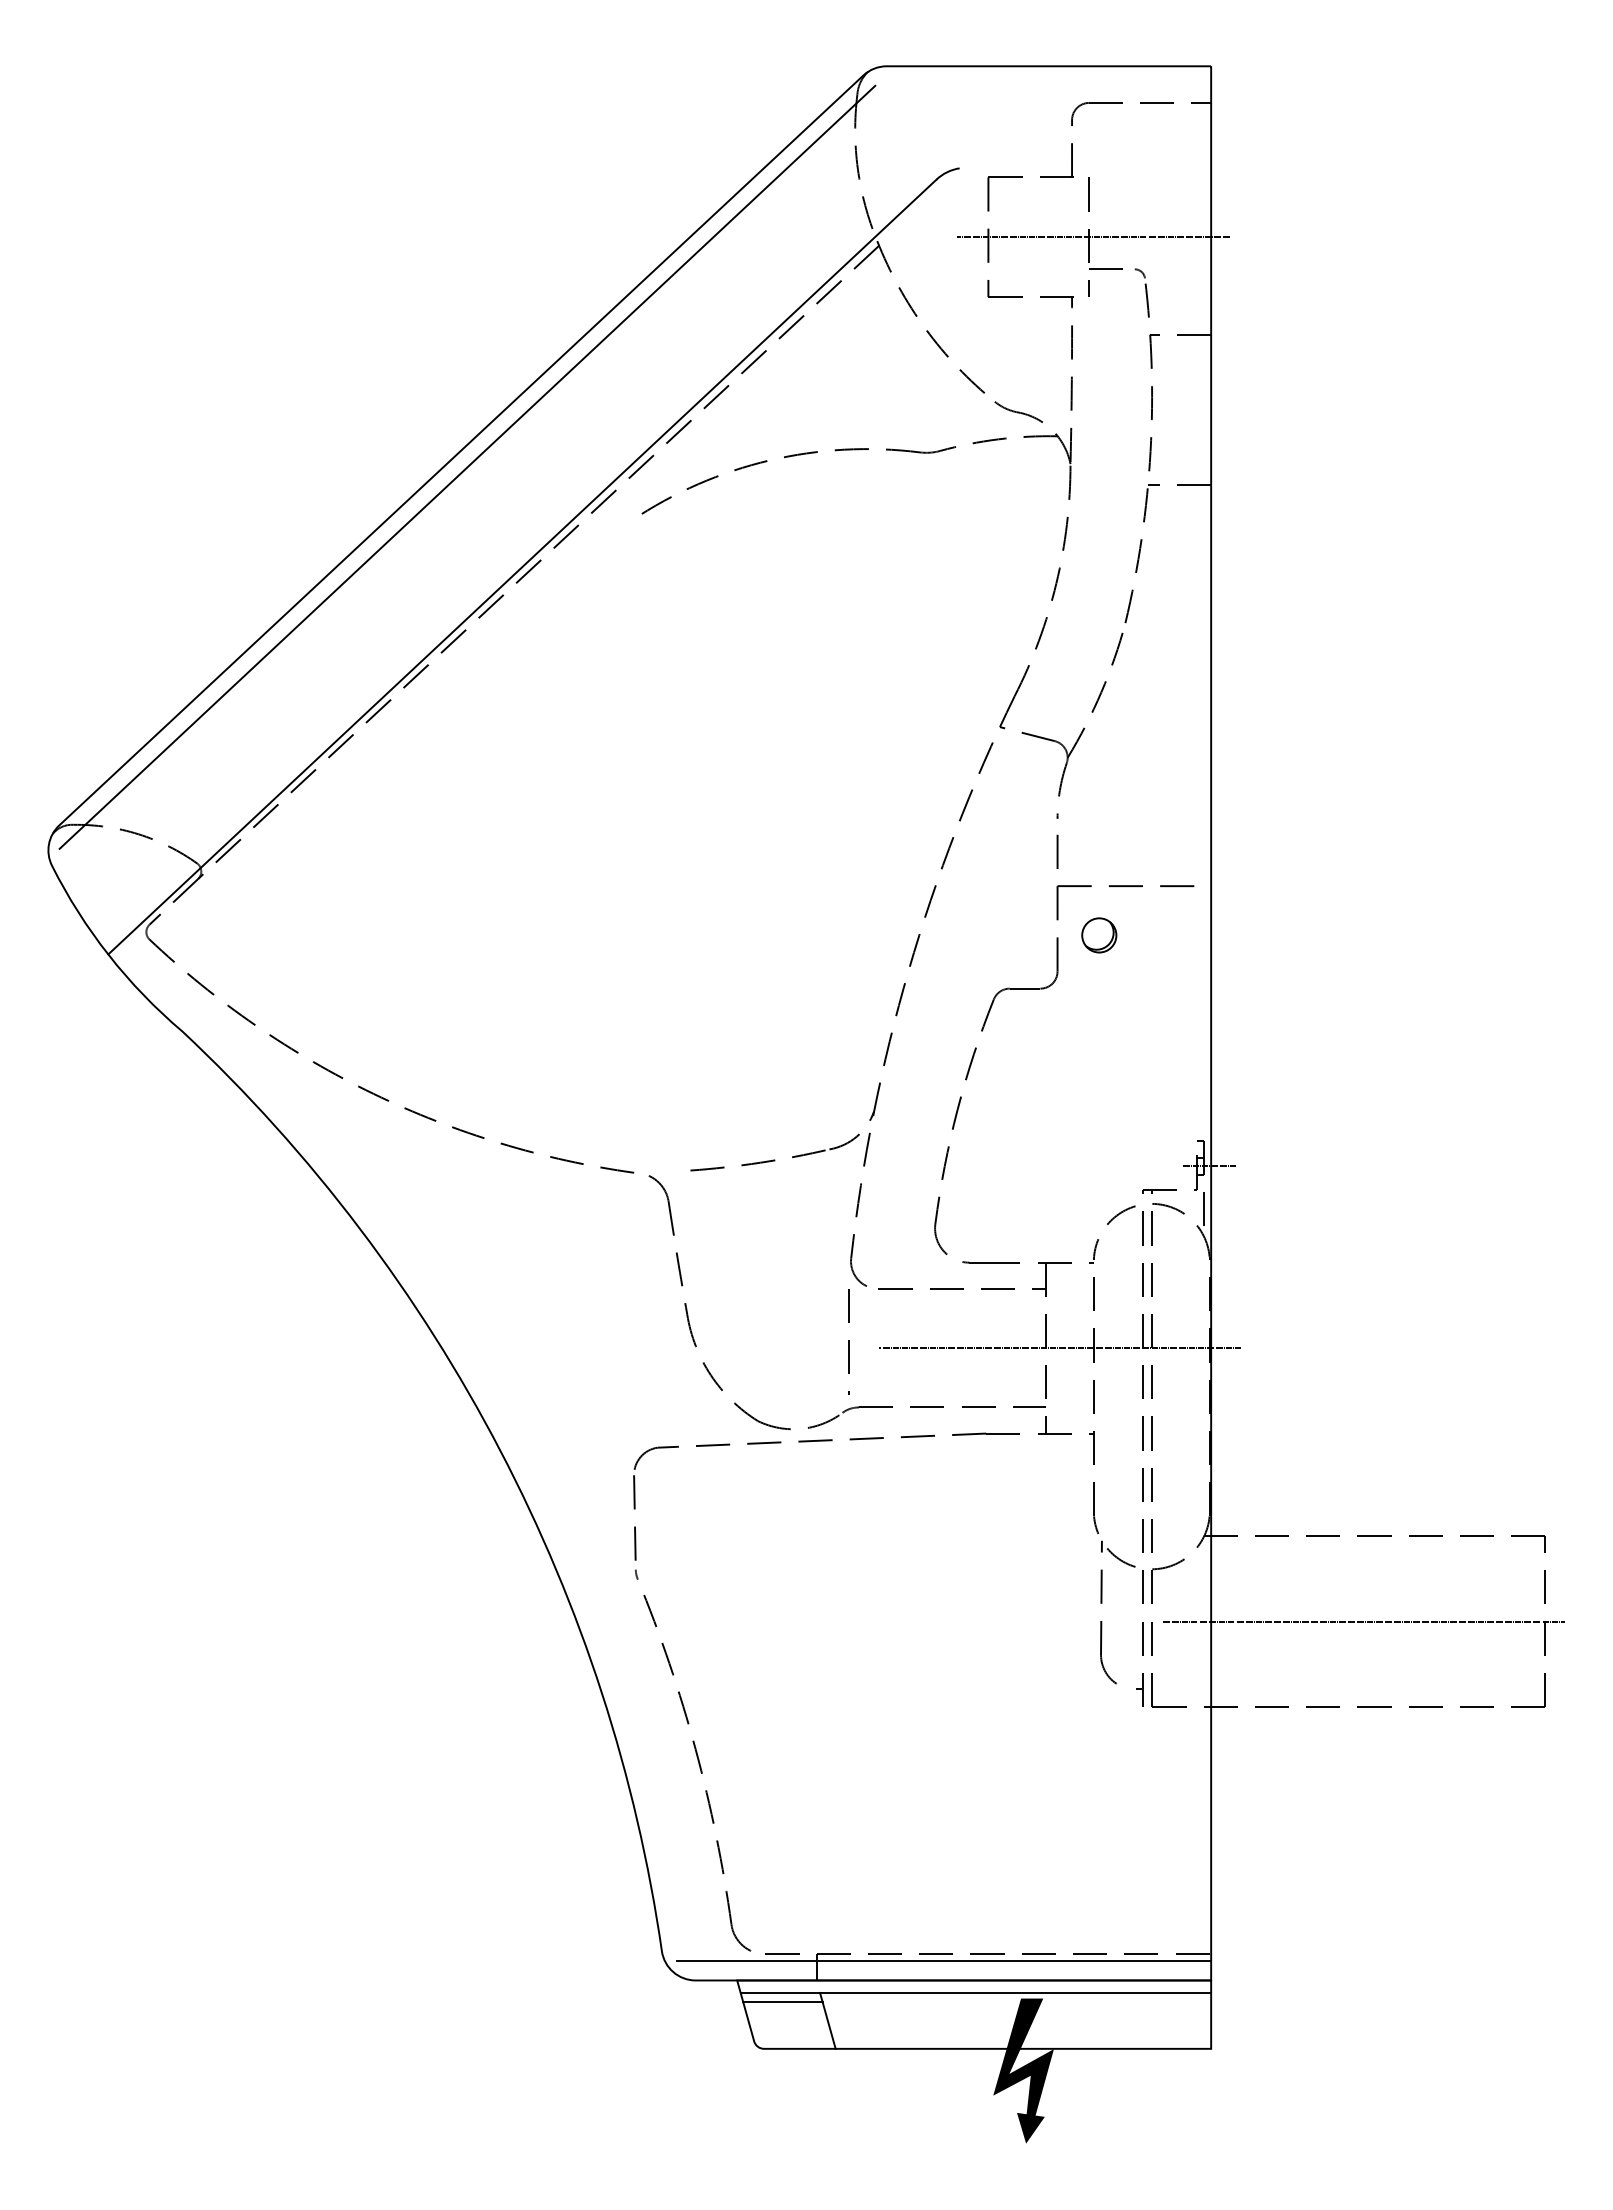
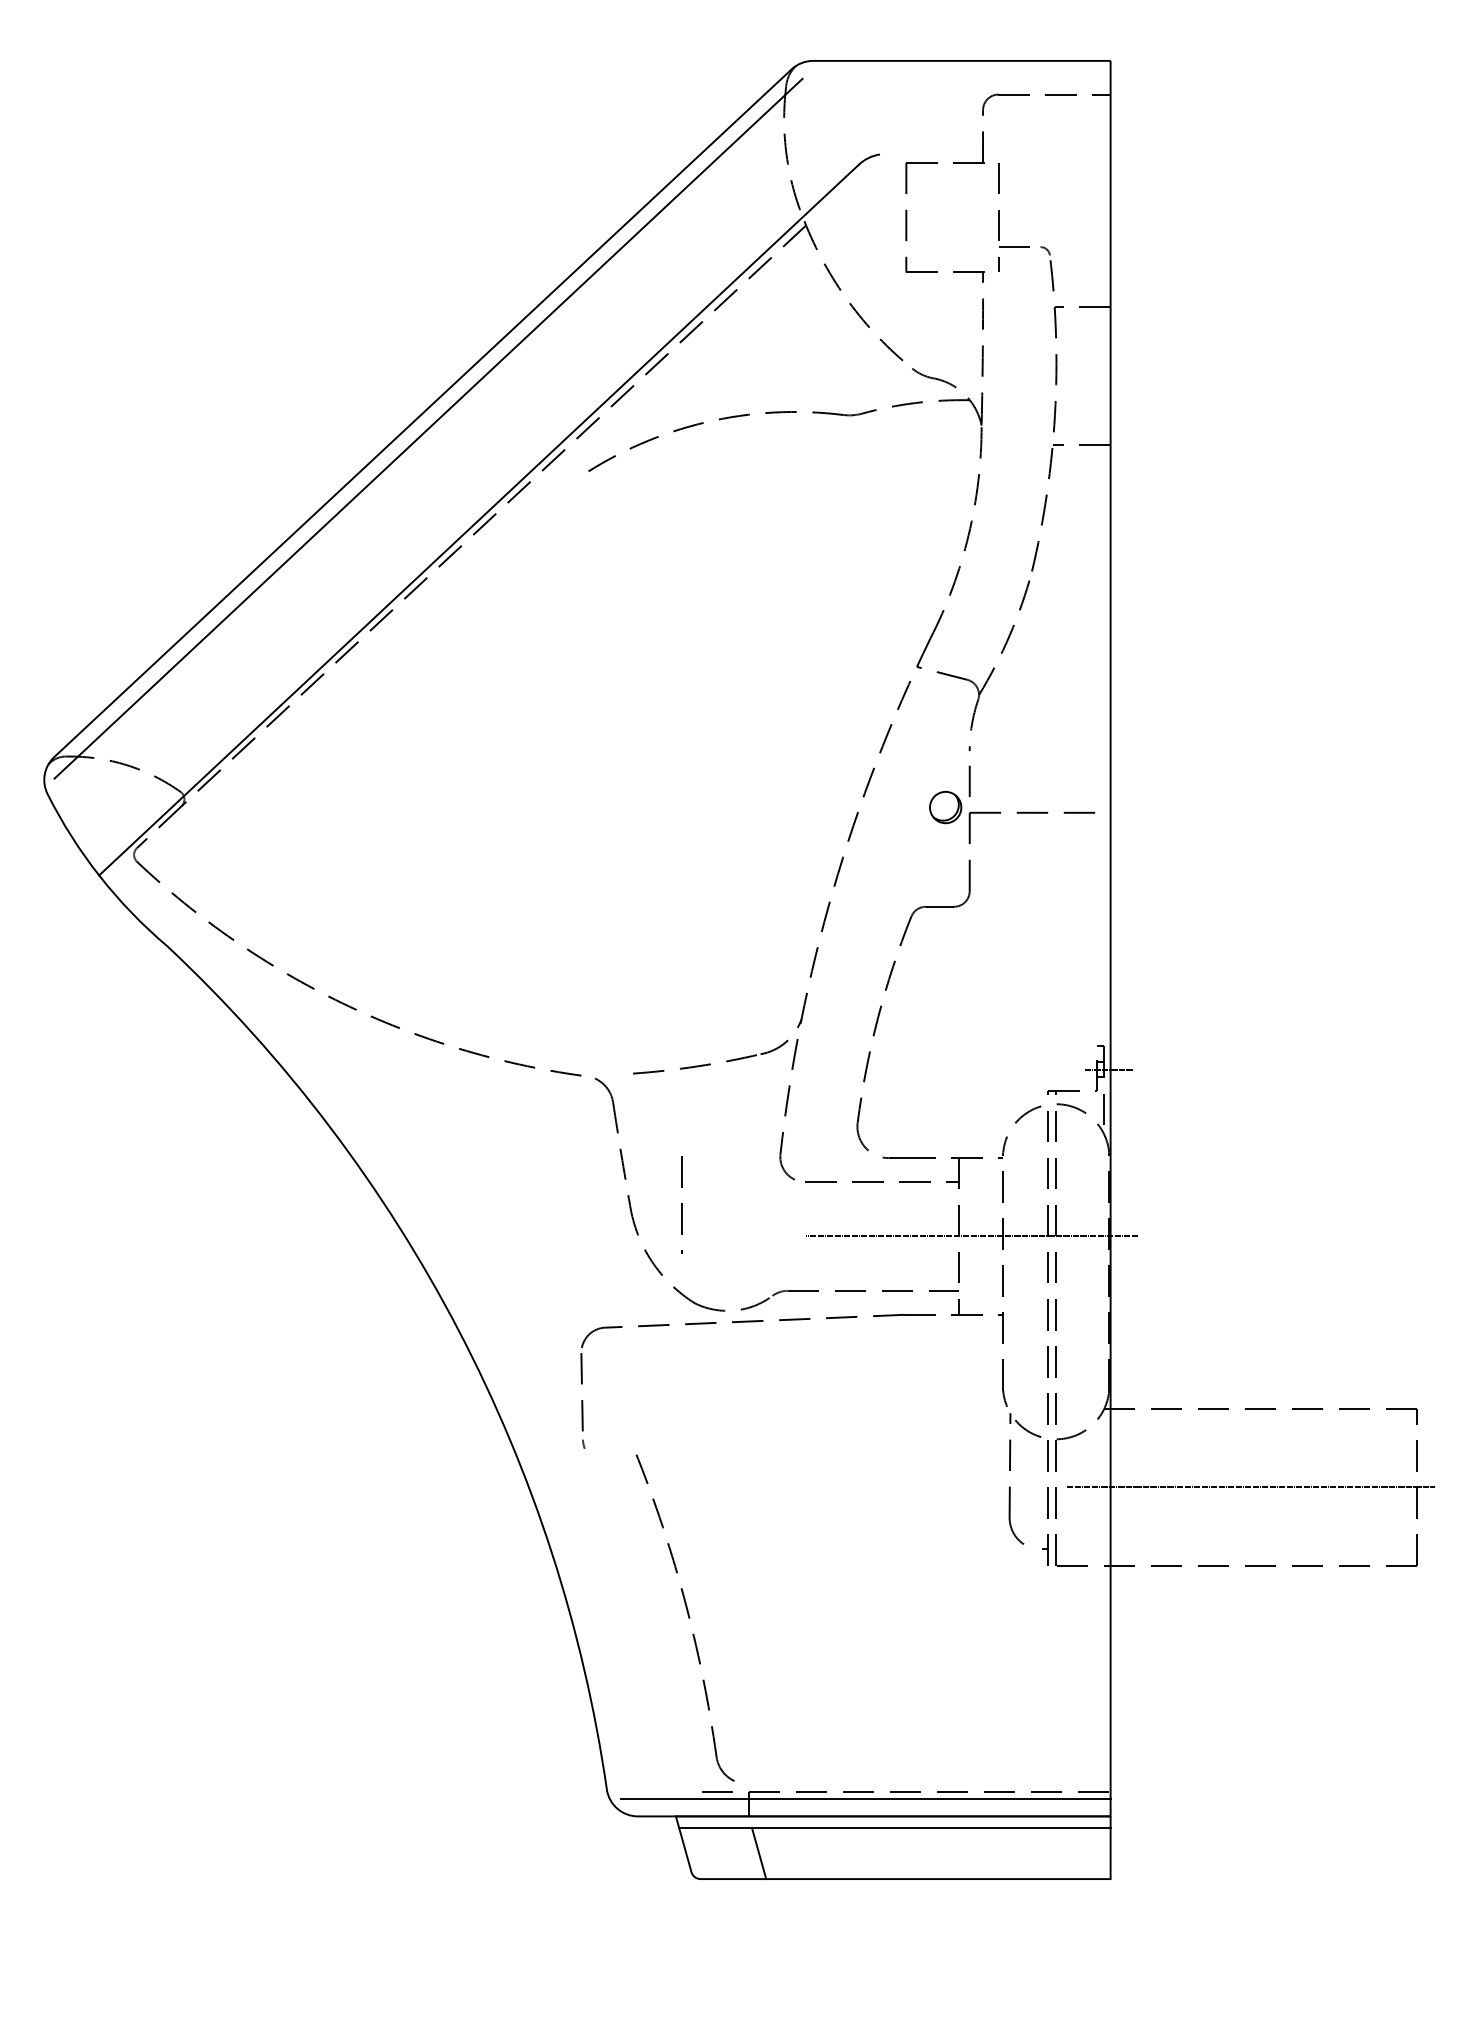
line: (1092, 237) -> (1001, 217), removed
part: (1099, 935) -> (945, 807), moved
line: (848, 1341) -> (681, 1204), moved
part: (697, 1773) -> (685, 1618), moved
line: (782, 2002) -> (717, 1836), removed
fill: (1023, 2070) -> (938, 1898), removed

